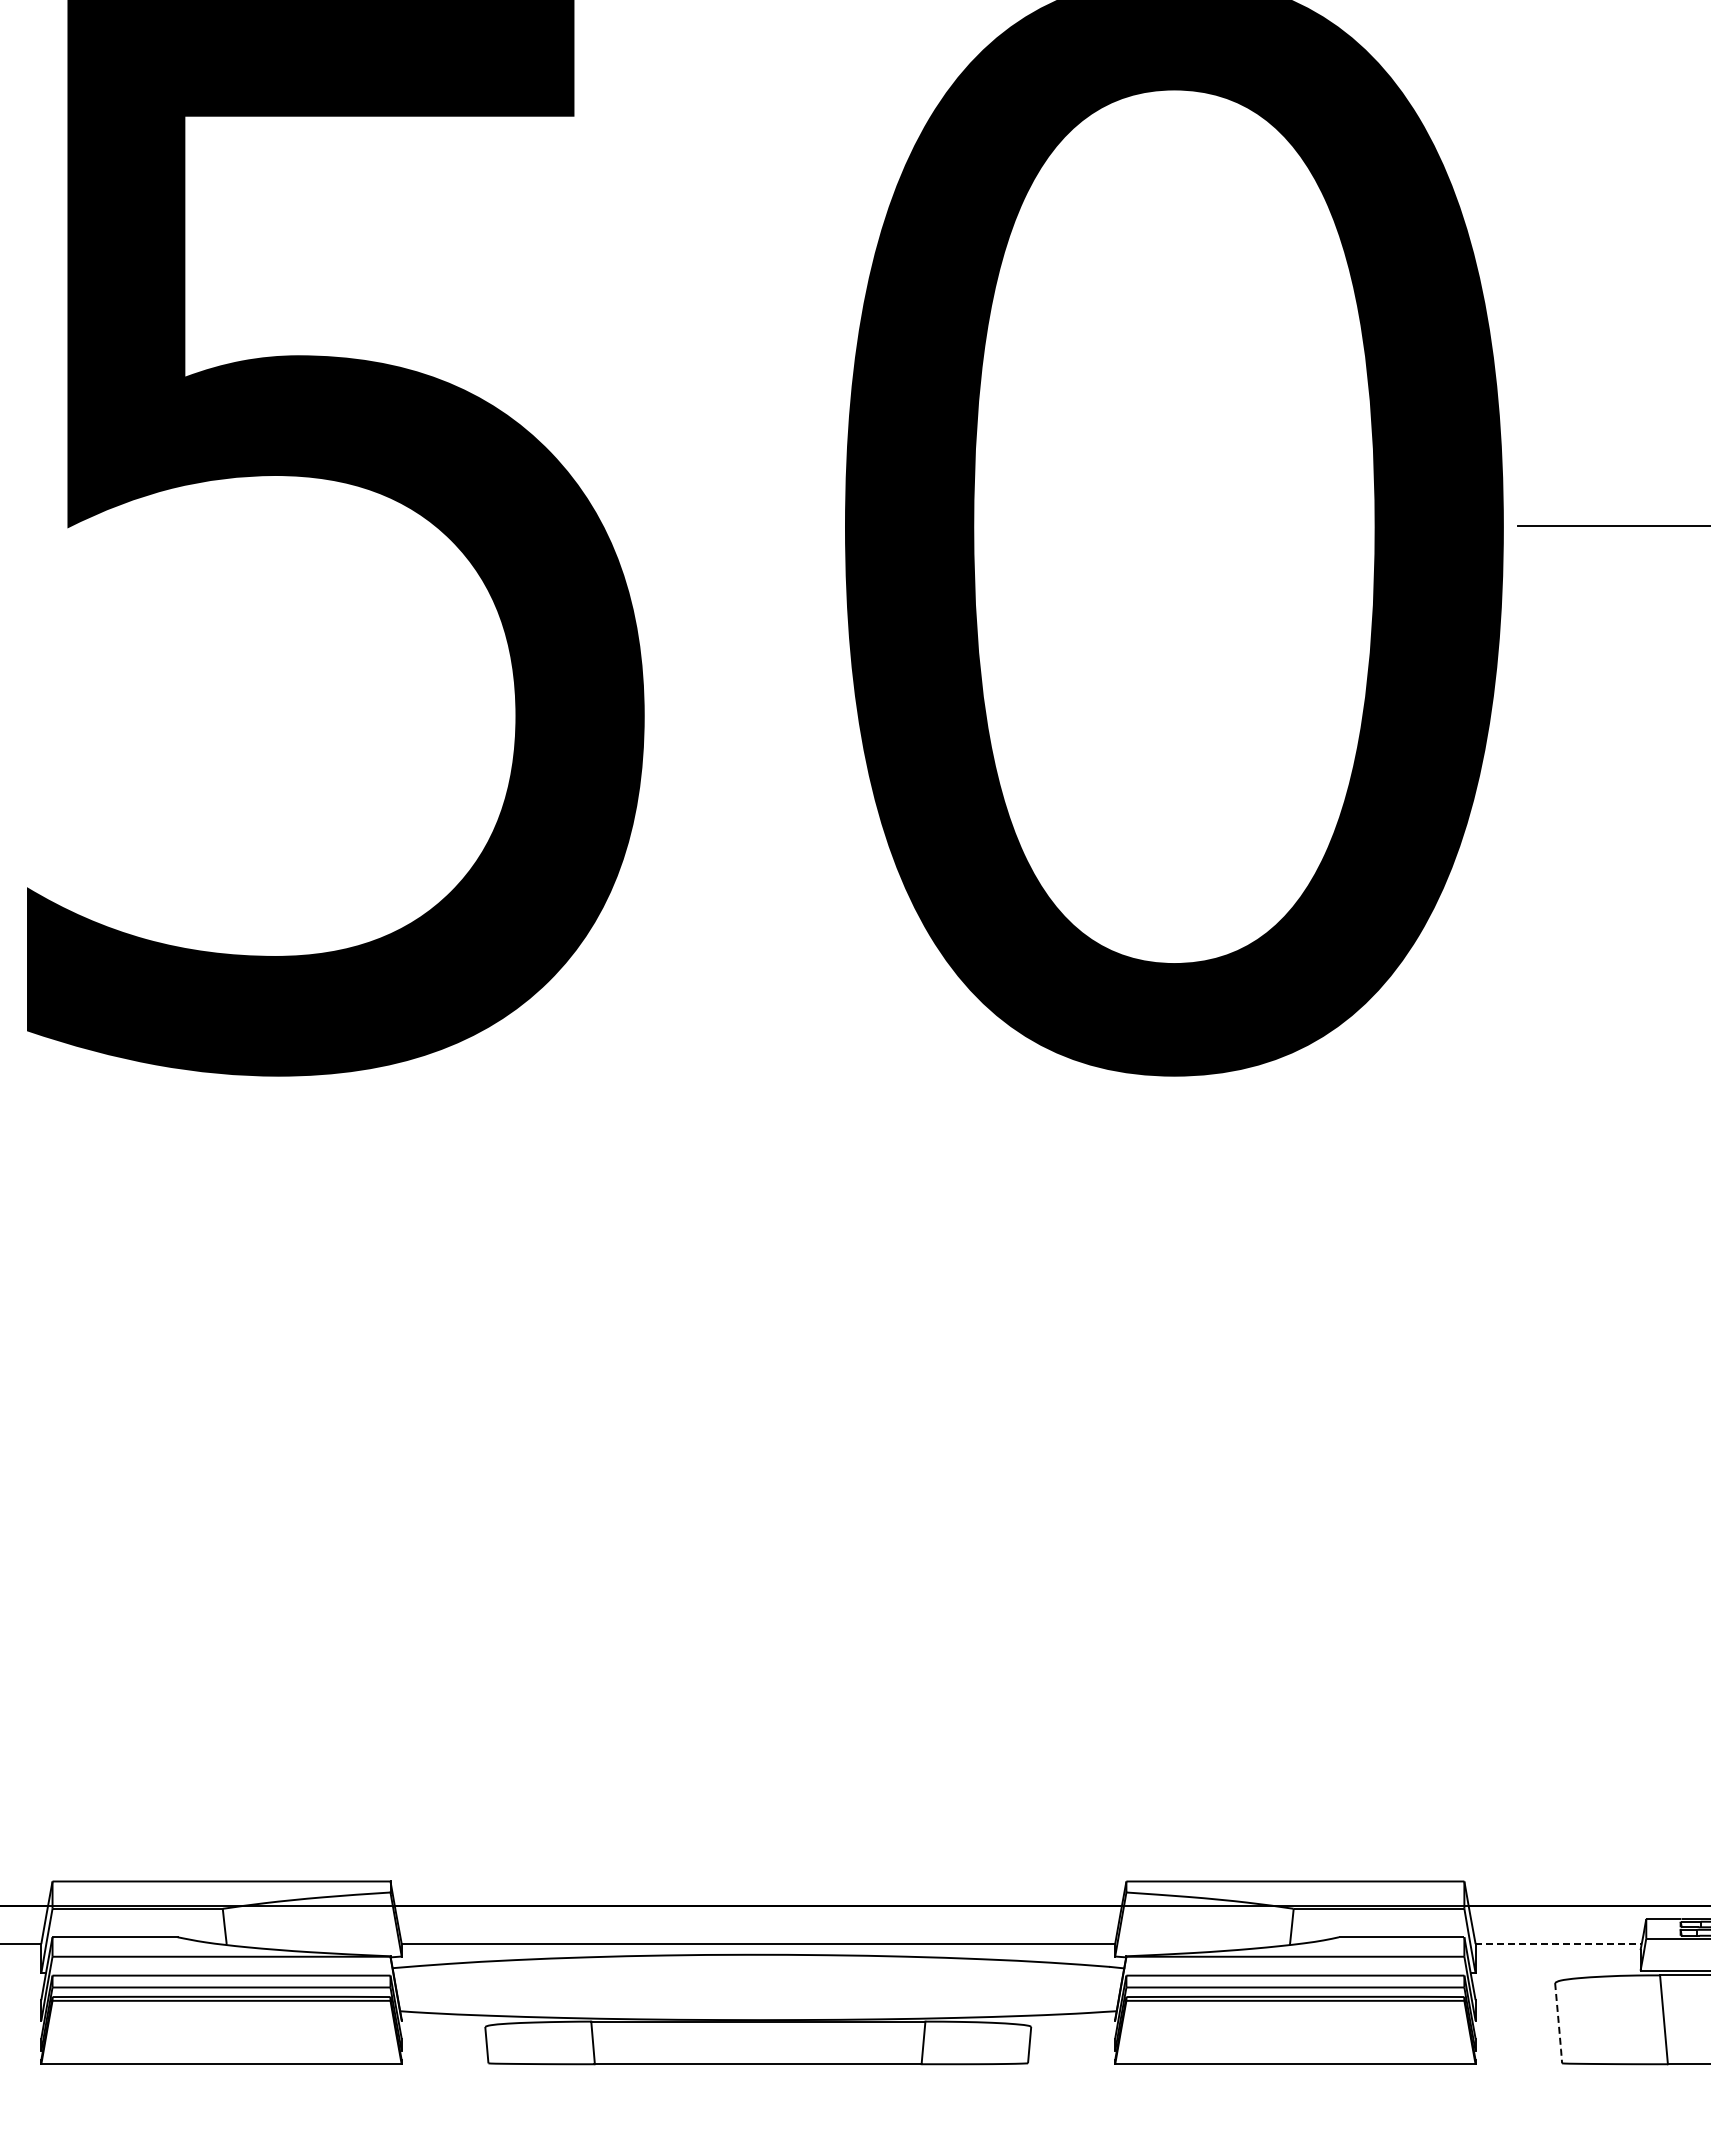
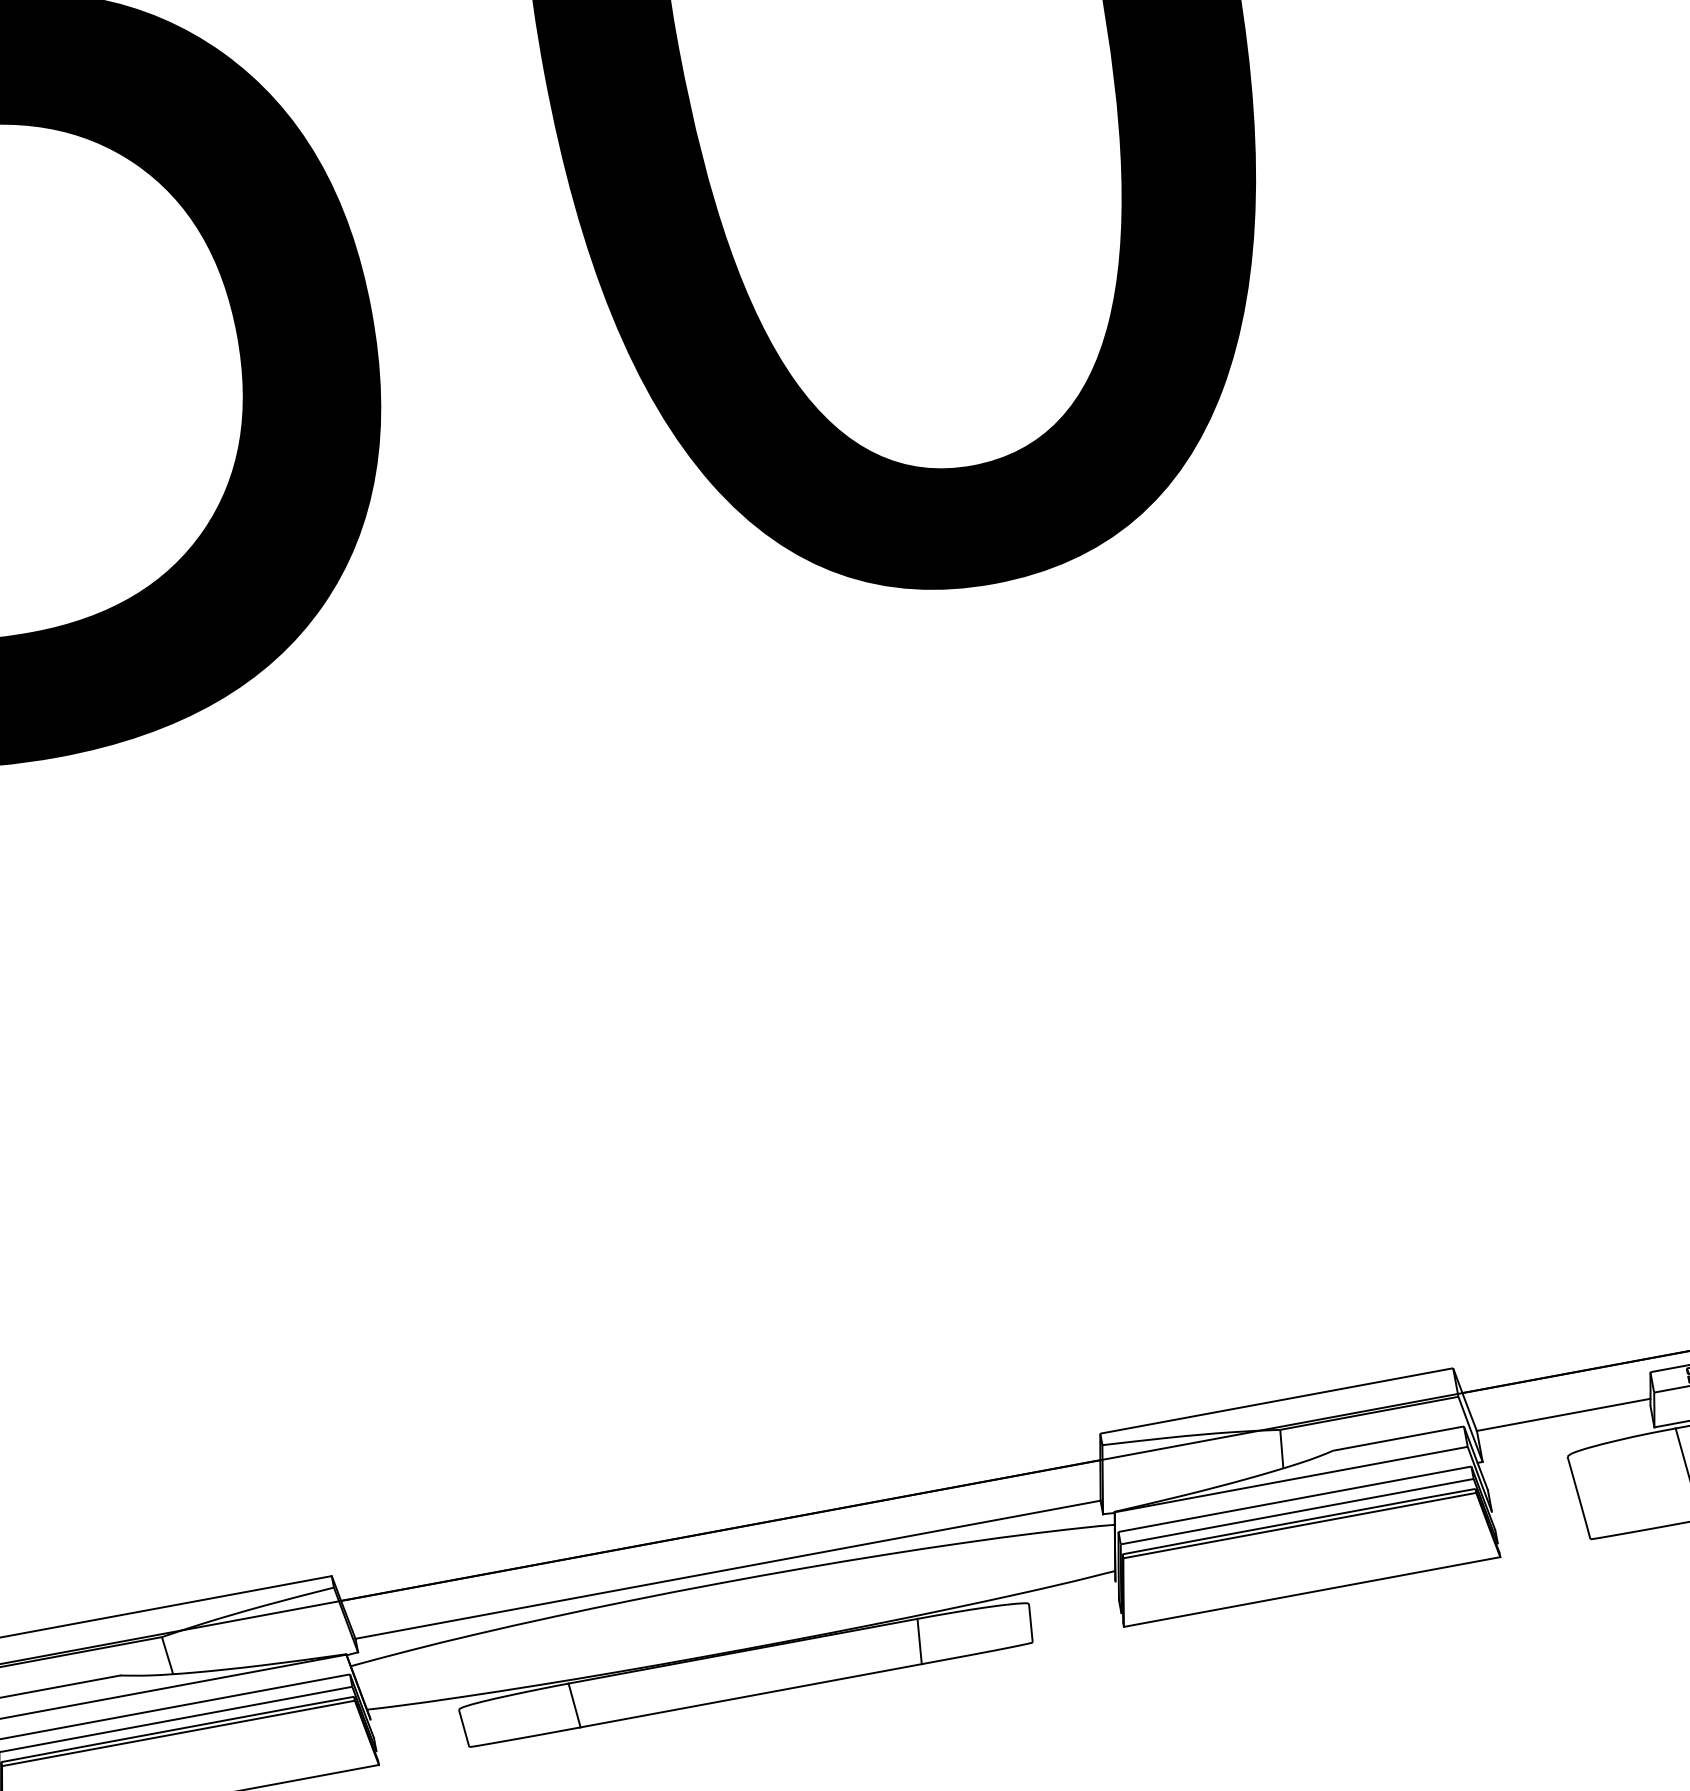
line: (1559, 1943) -> (1564, 1414), dashed -> solid
line: (1558, 2023) -> (1578, 1498), dashed -> solid

